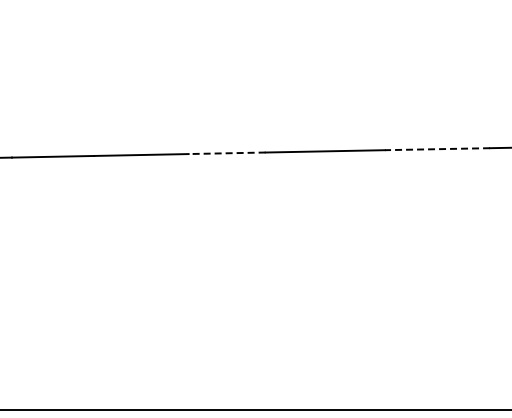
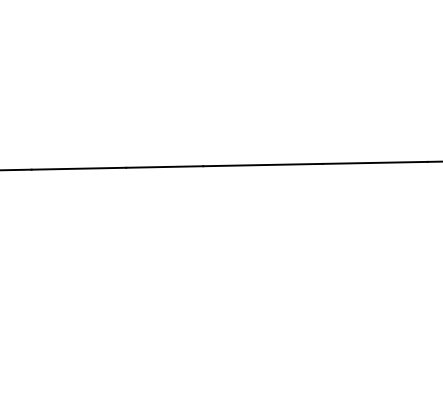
line: (437, 149) -> (375, 163), dashed -> solid
line: (226, 153) -> (164, 167), dashed -> solid

